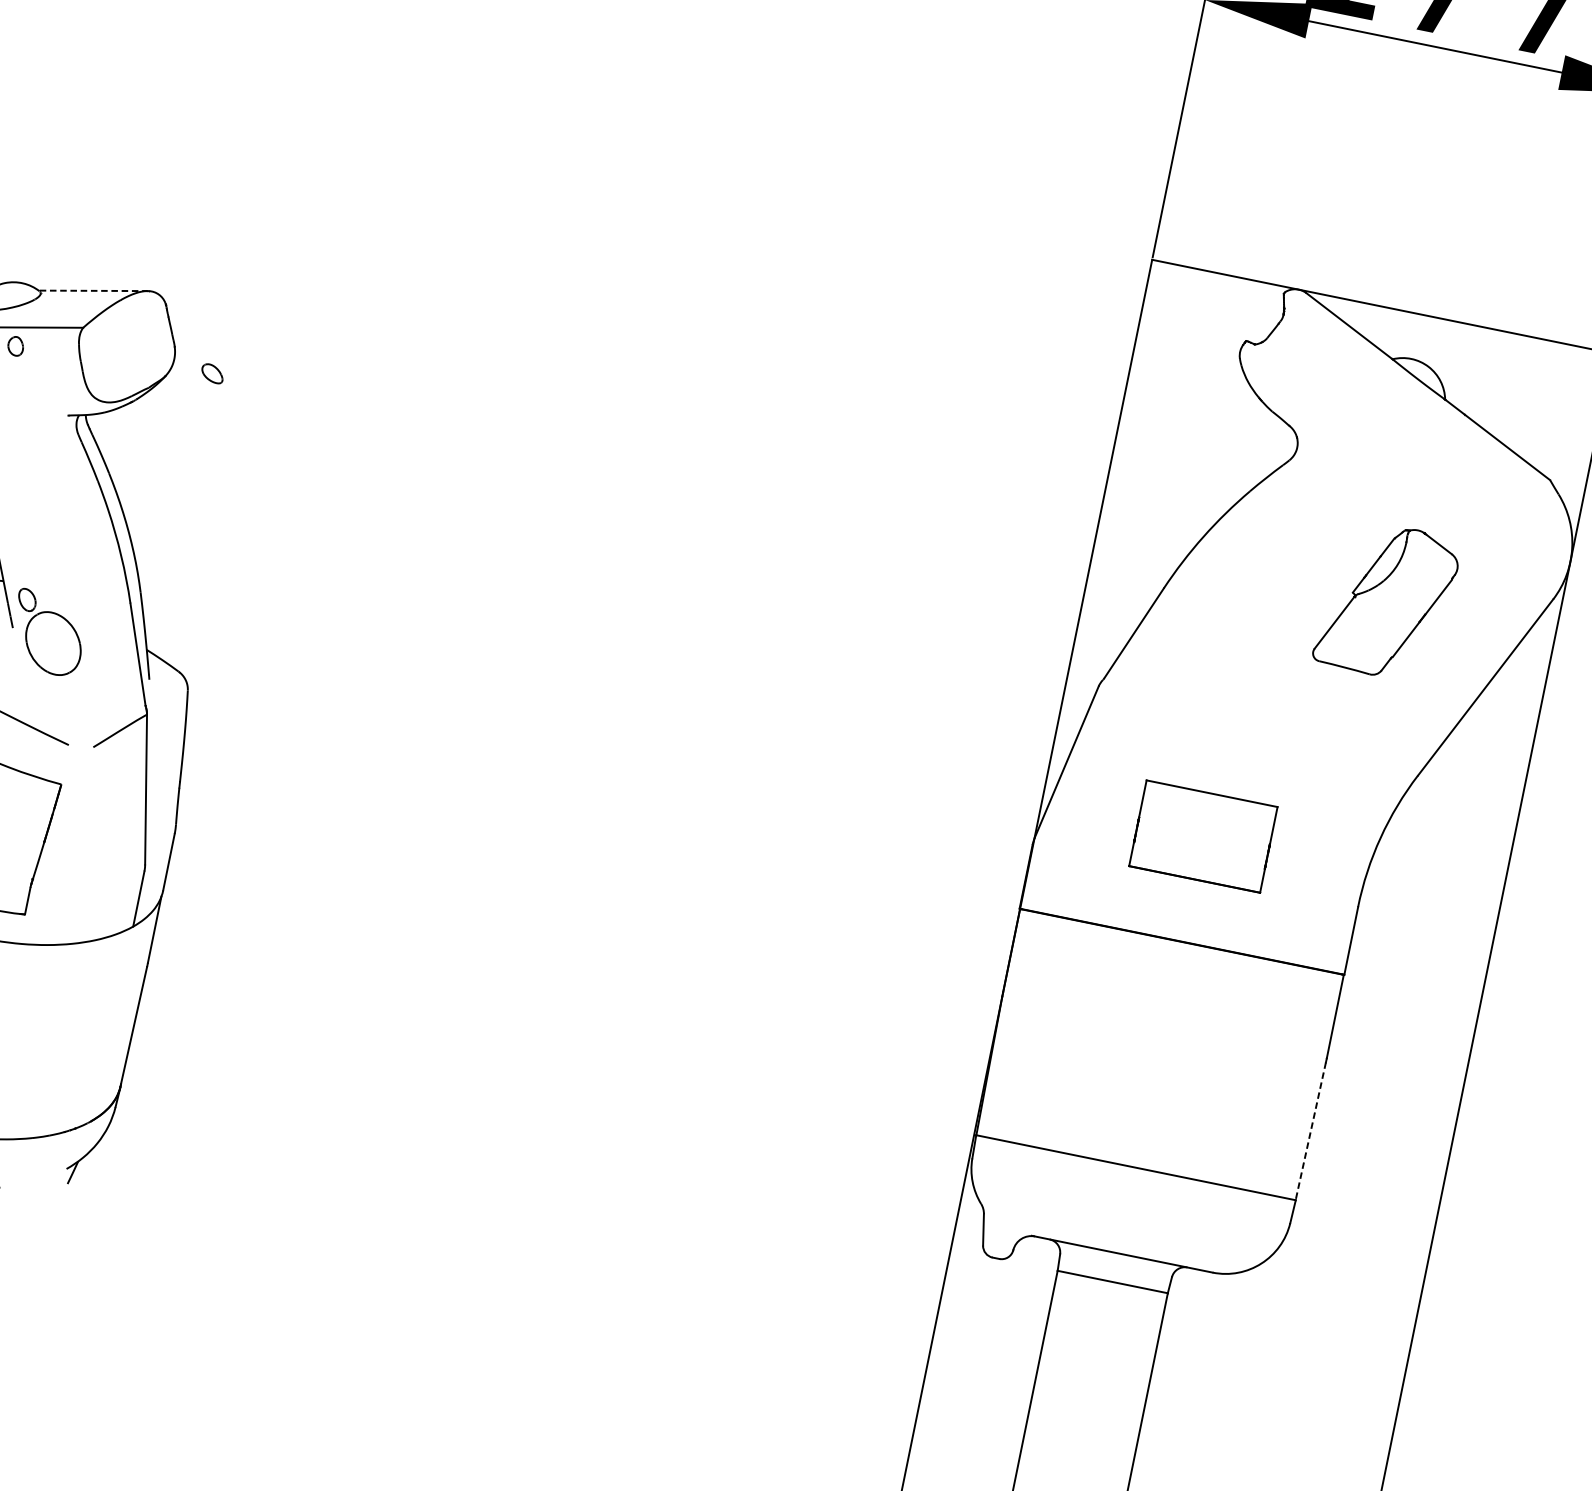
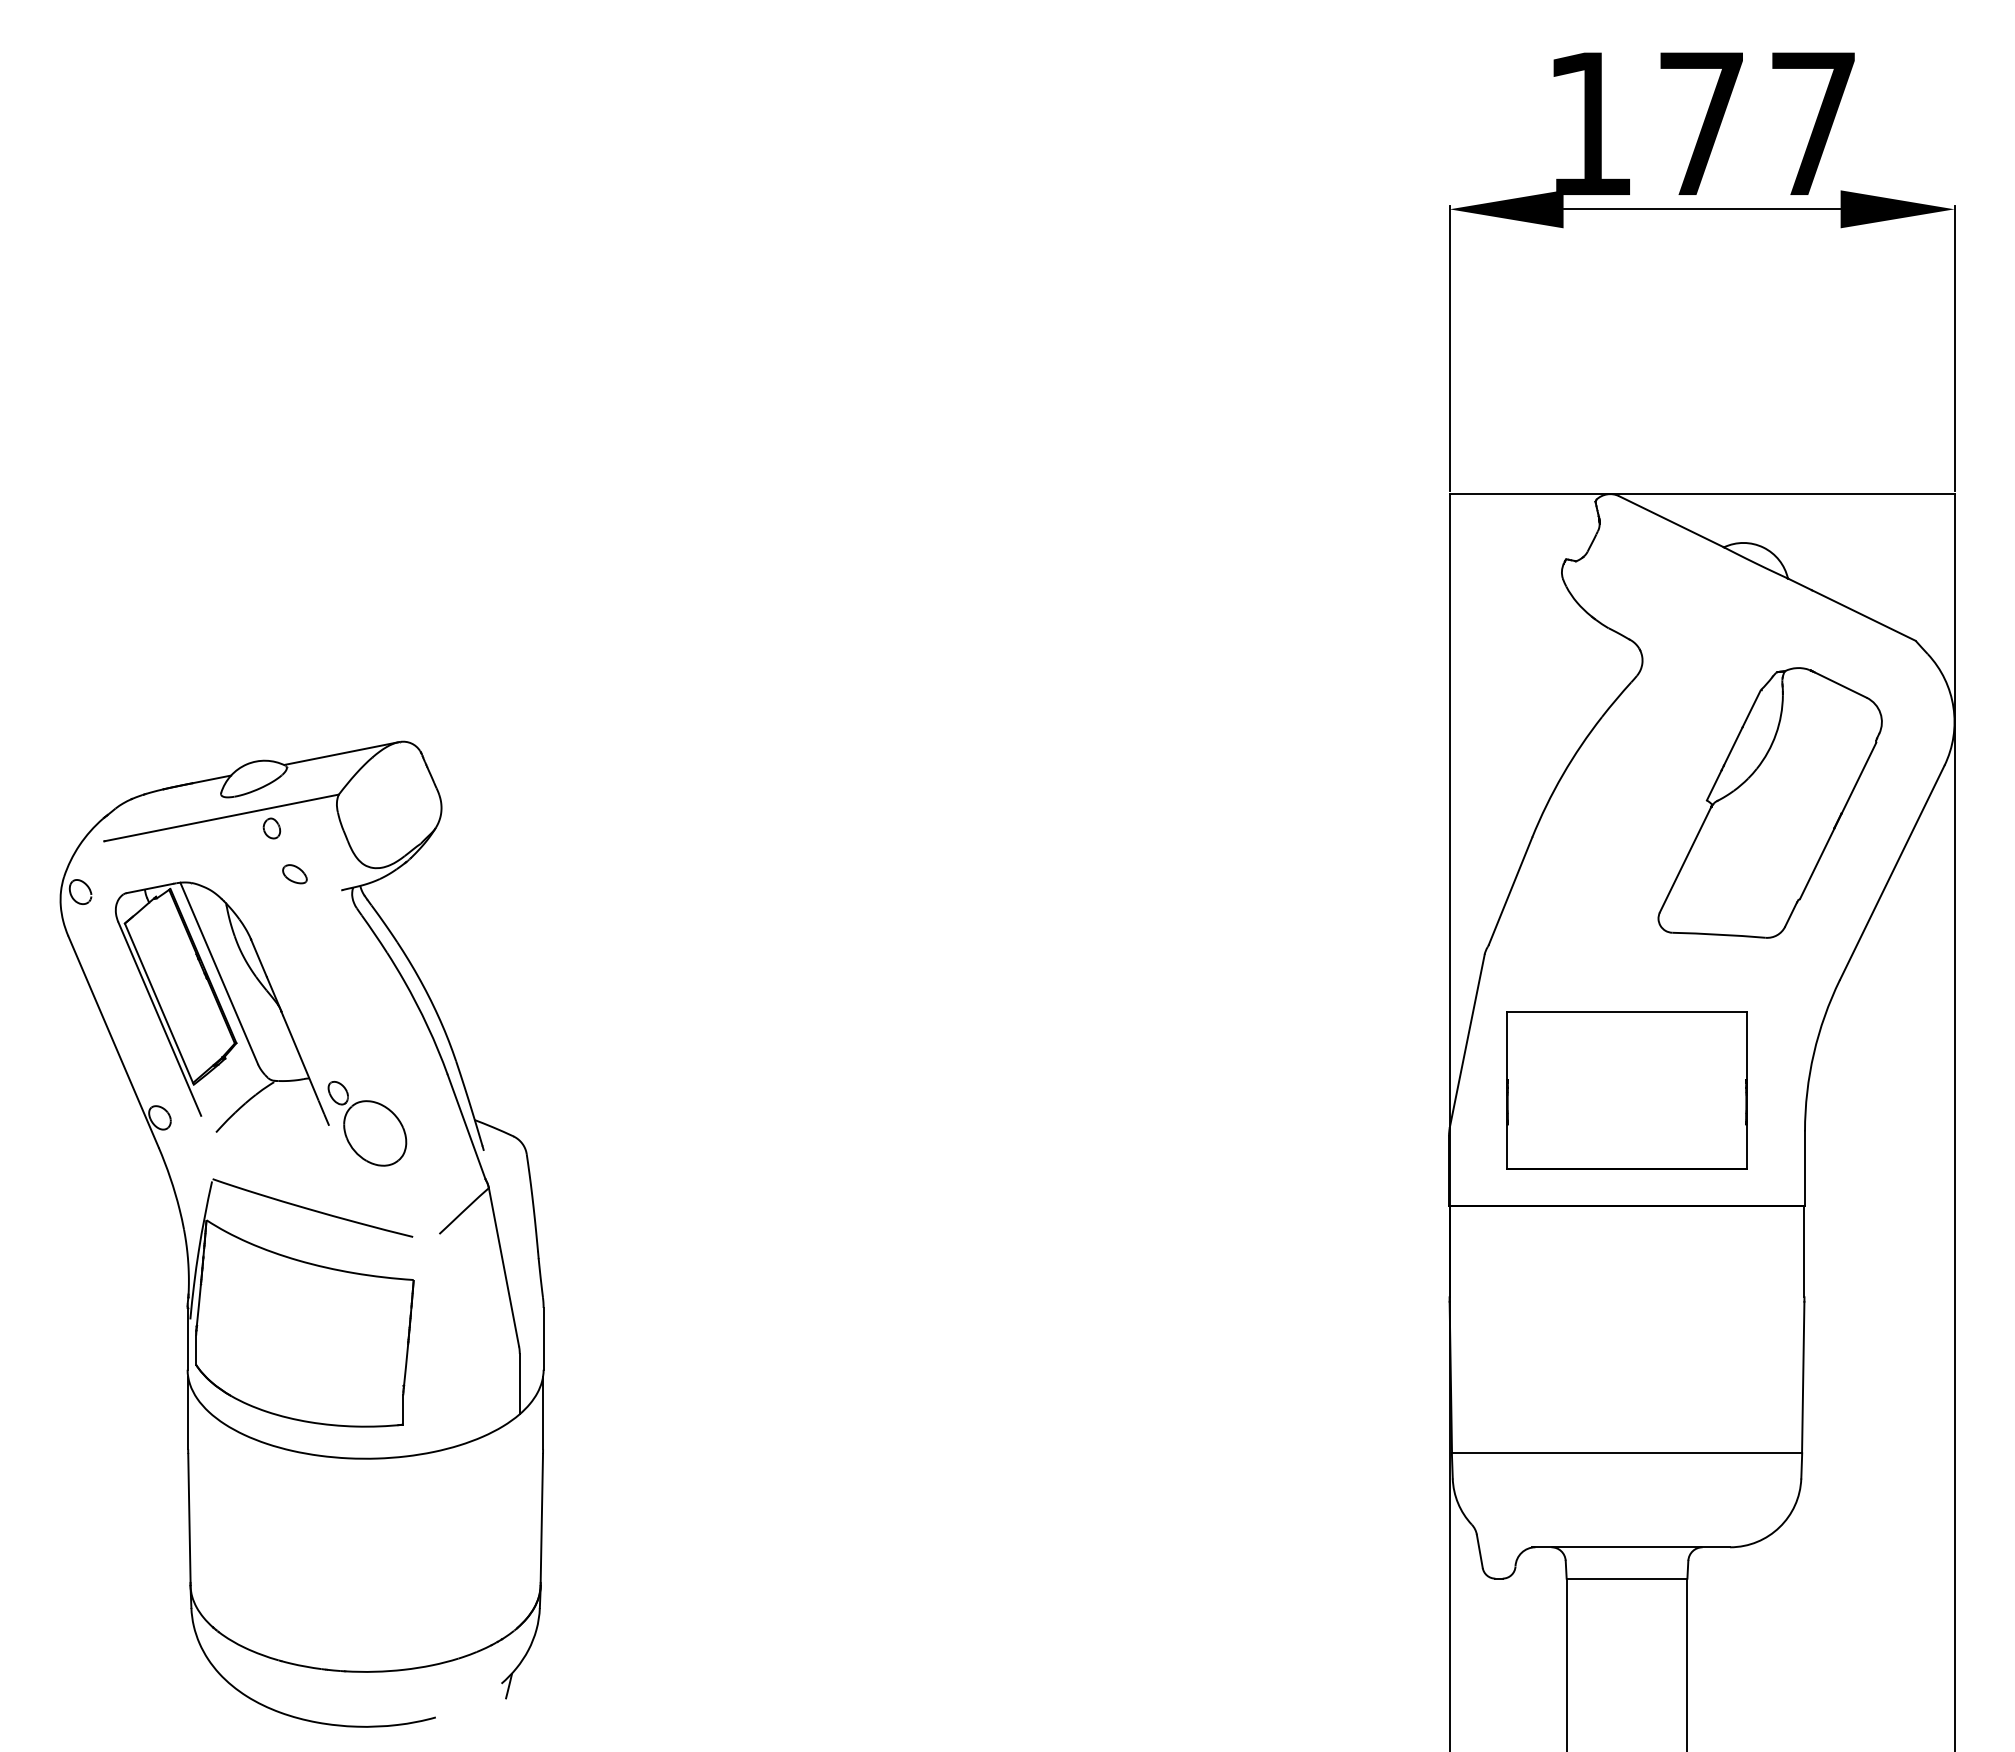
line: (93, 290) -> (341, 753), dashed -> solid
part: (212, 373) -> (294, 874), moved
part: (1386, 600) -> (1769, 802), size x1.67
part: (1202, 836) -> (1626, 1090), size x1.67
line: (1311, 1131) -> (1803, 1377), dashed -> solid

